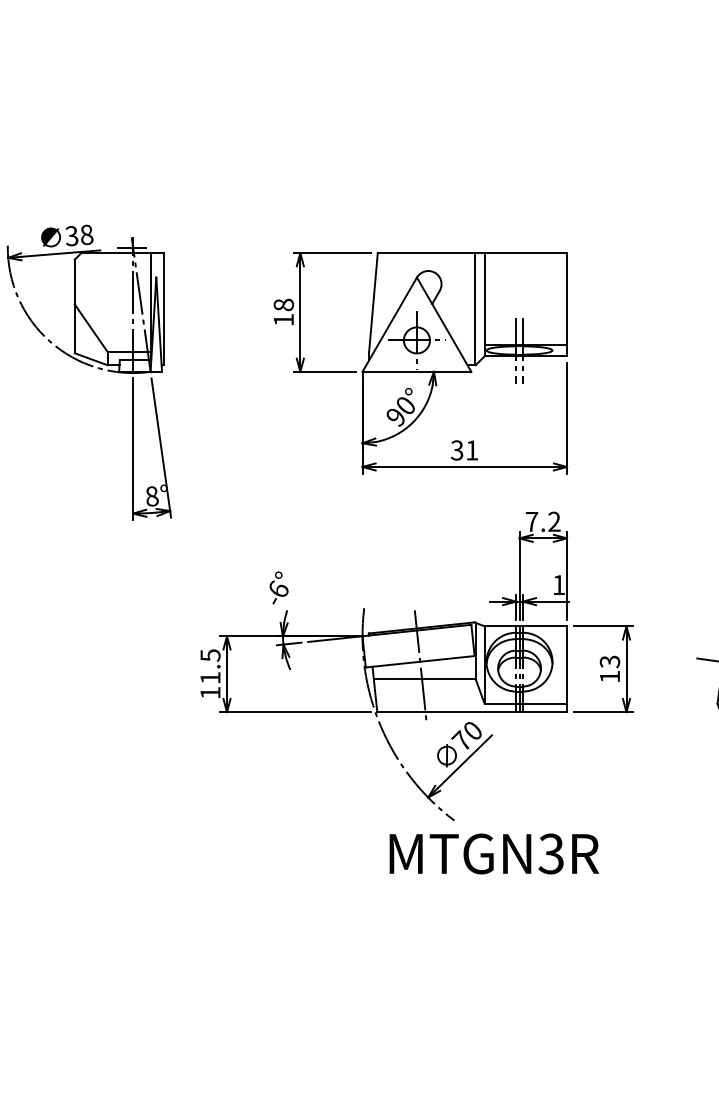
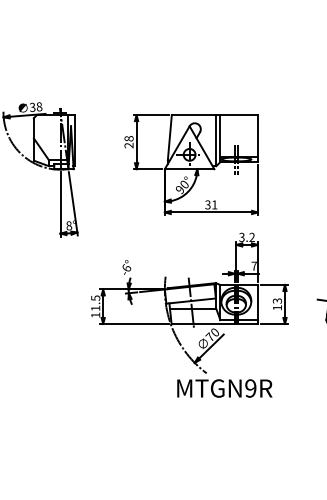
text: (282, 319) -> (128, 145), 18 -> 28
text: (530, 519) -> (241, 236), 7.2 -> 3.2
text: (557, 583) -> (253, 265), 1 -> 7
text: (550, 853) -> (250, 388), MTGN3R -> MTGN9R

